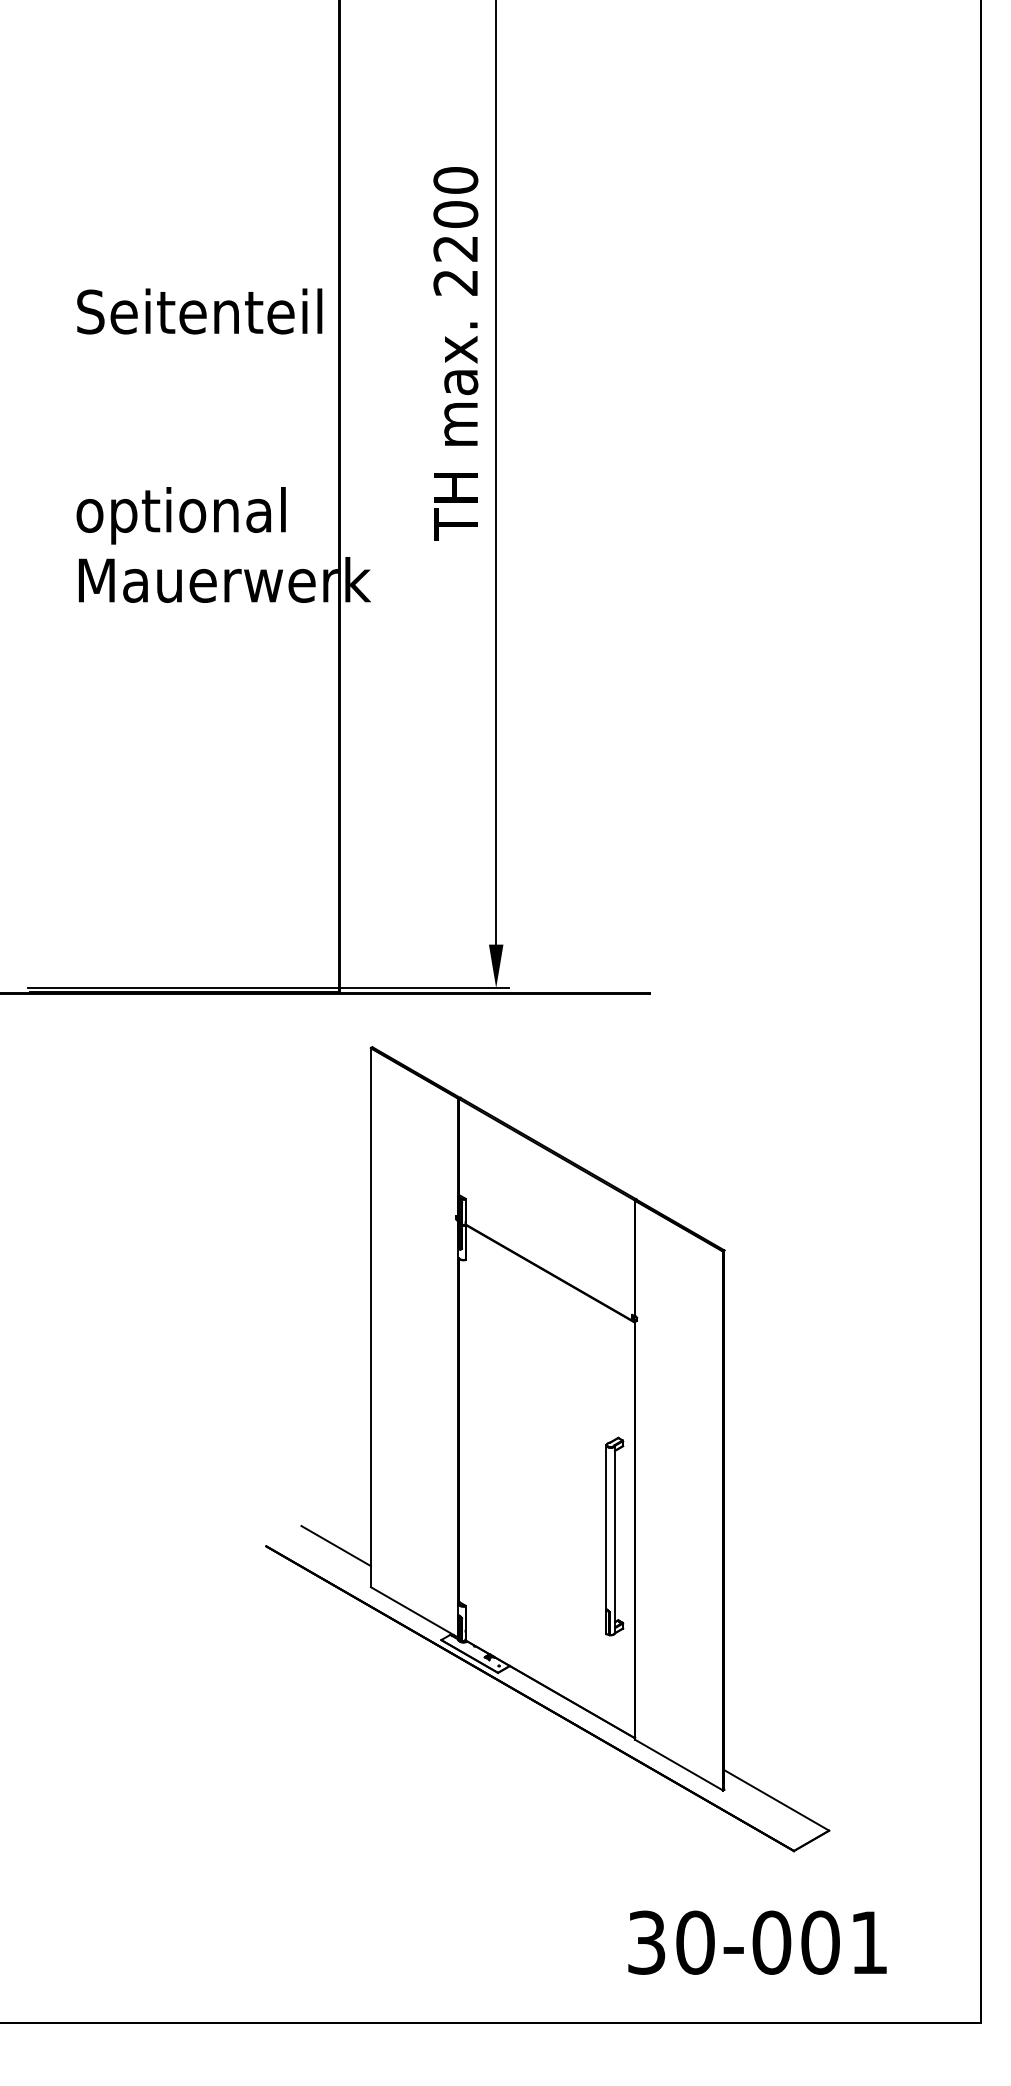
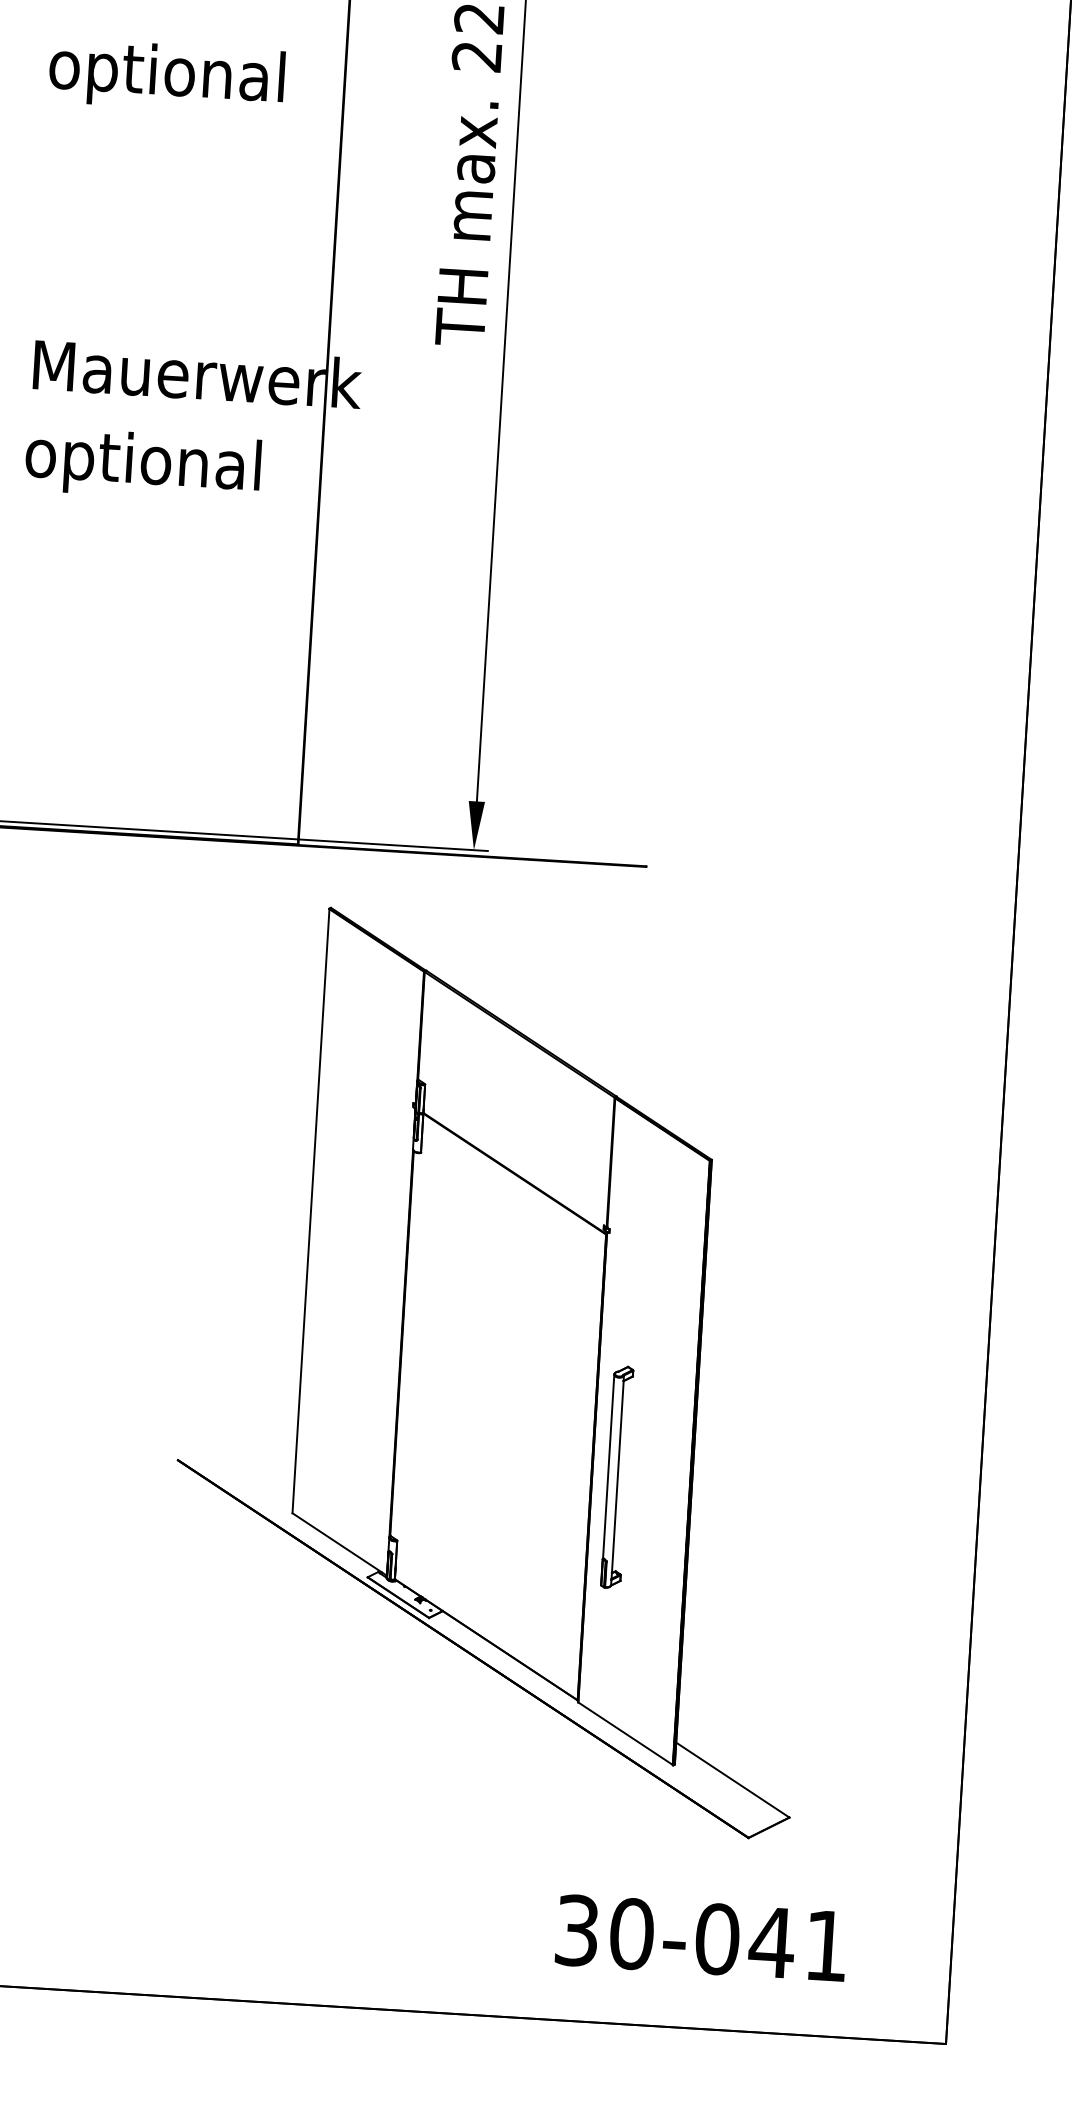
text: (199, 317) -> (187, 78), Seitenteil -> optional
text: (180, 515) -> (142, 464), moved
part: (614, 1536) -> (617, 1477), moved
line: (335, 1546) -> (255, 1465), removed
text: (820, 1942) -> (772, 1942), 30-001 -> 30-041

